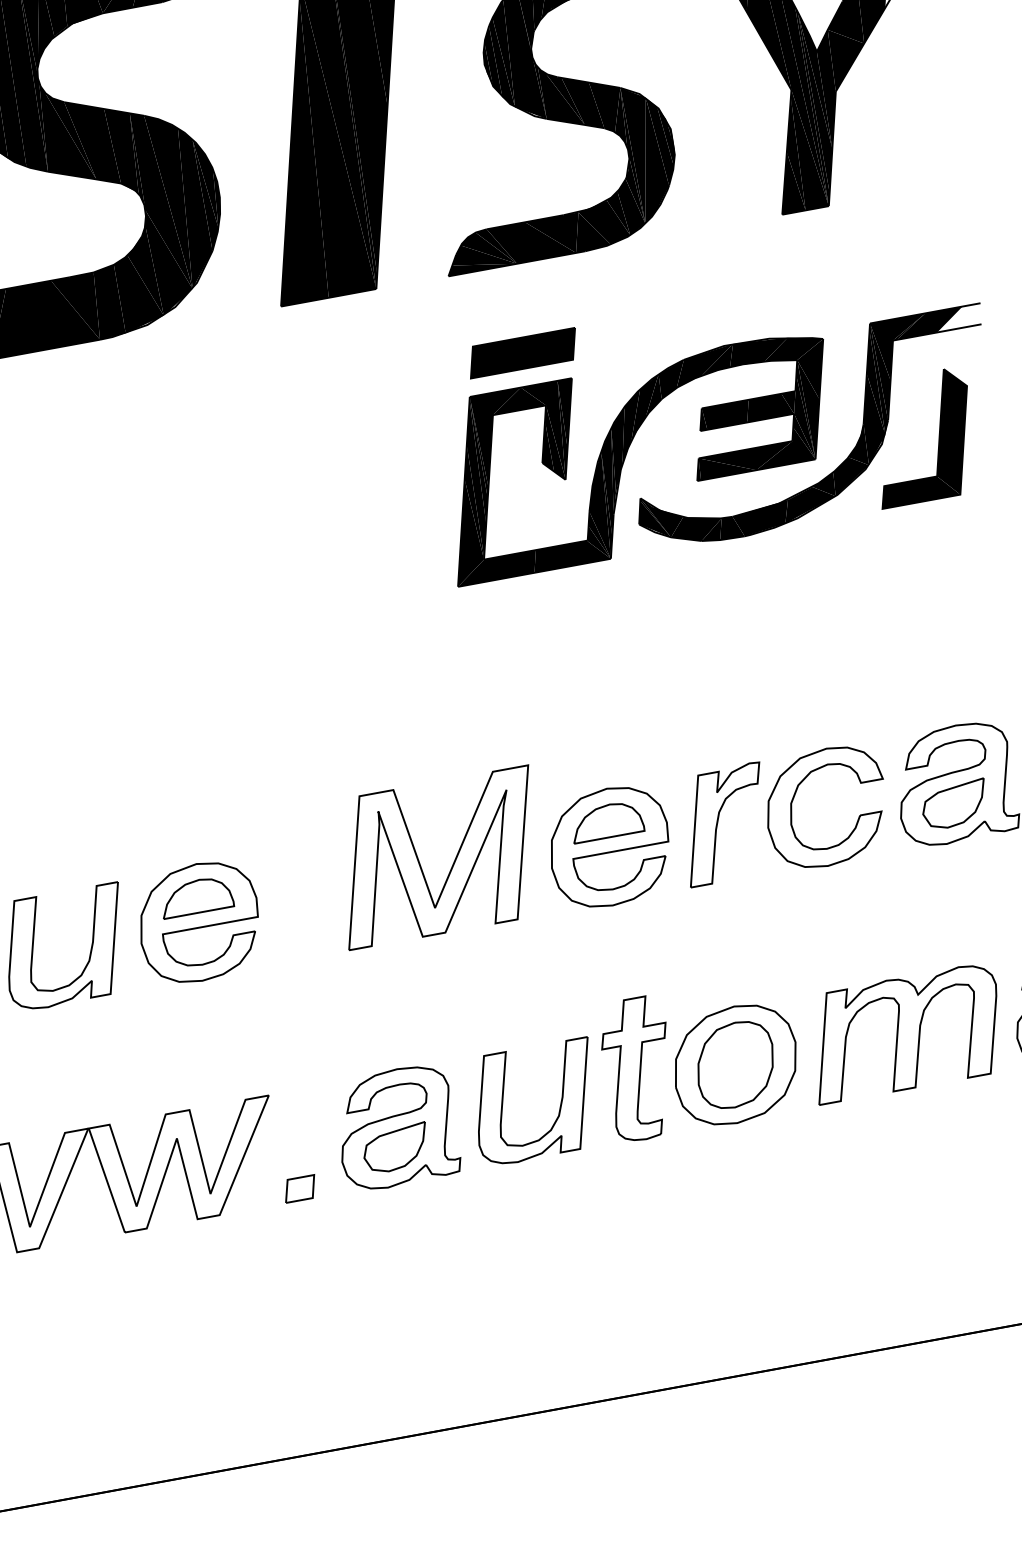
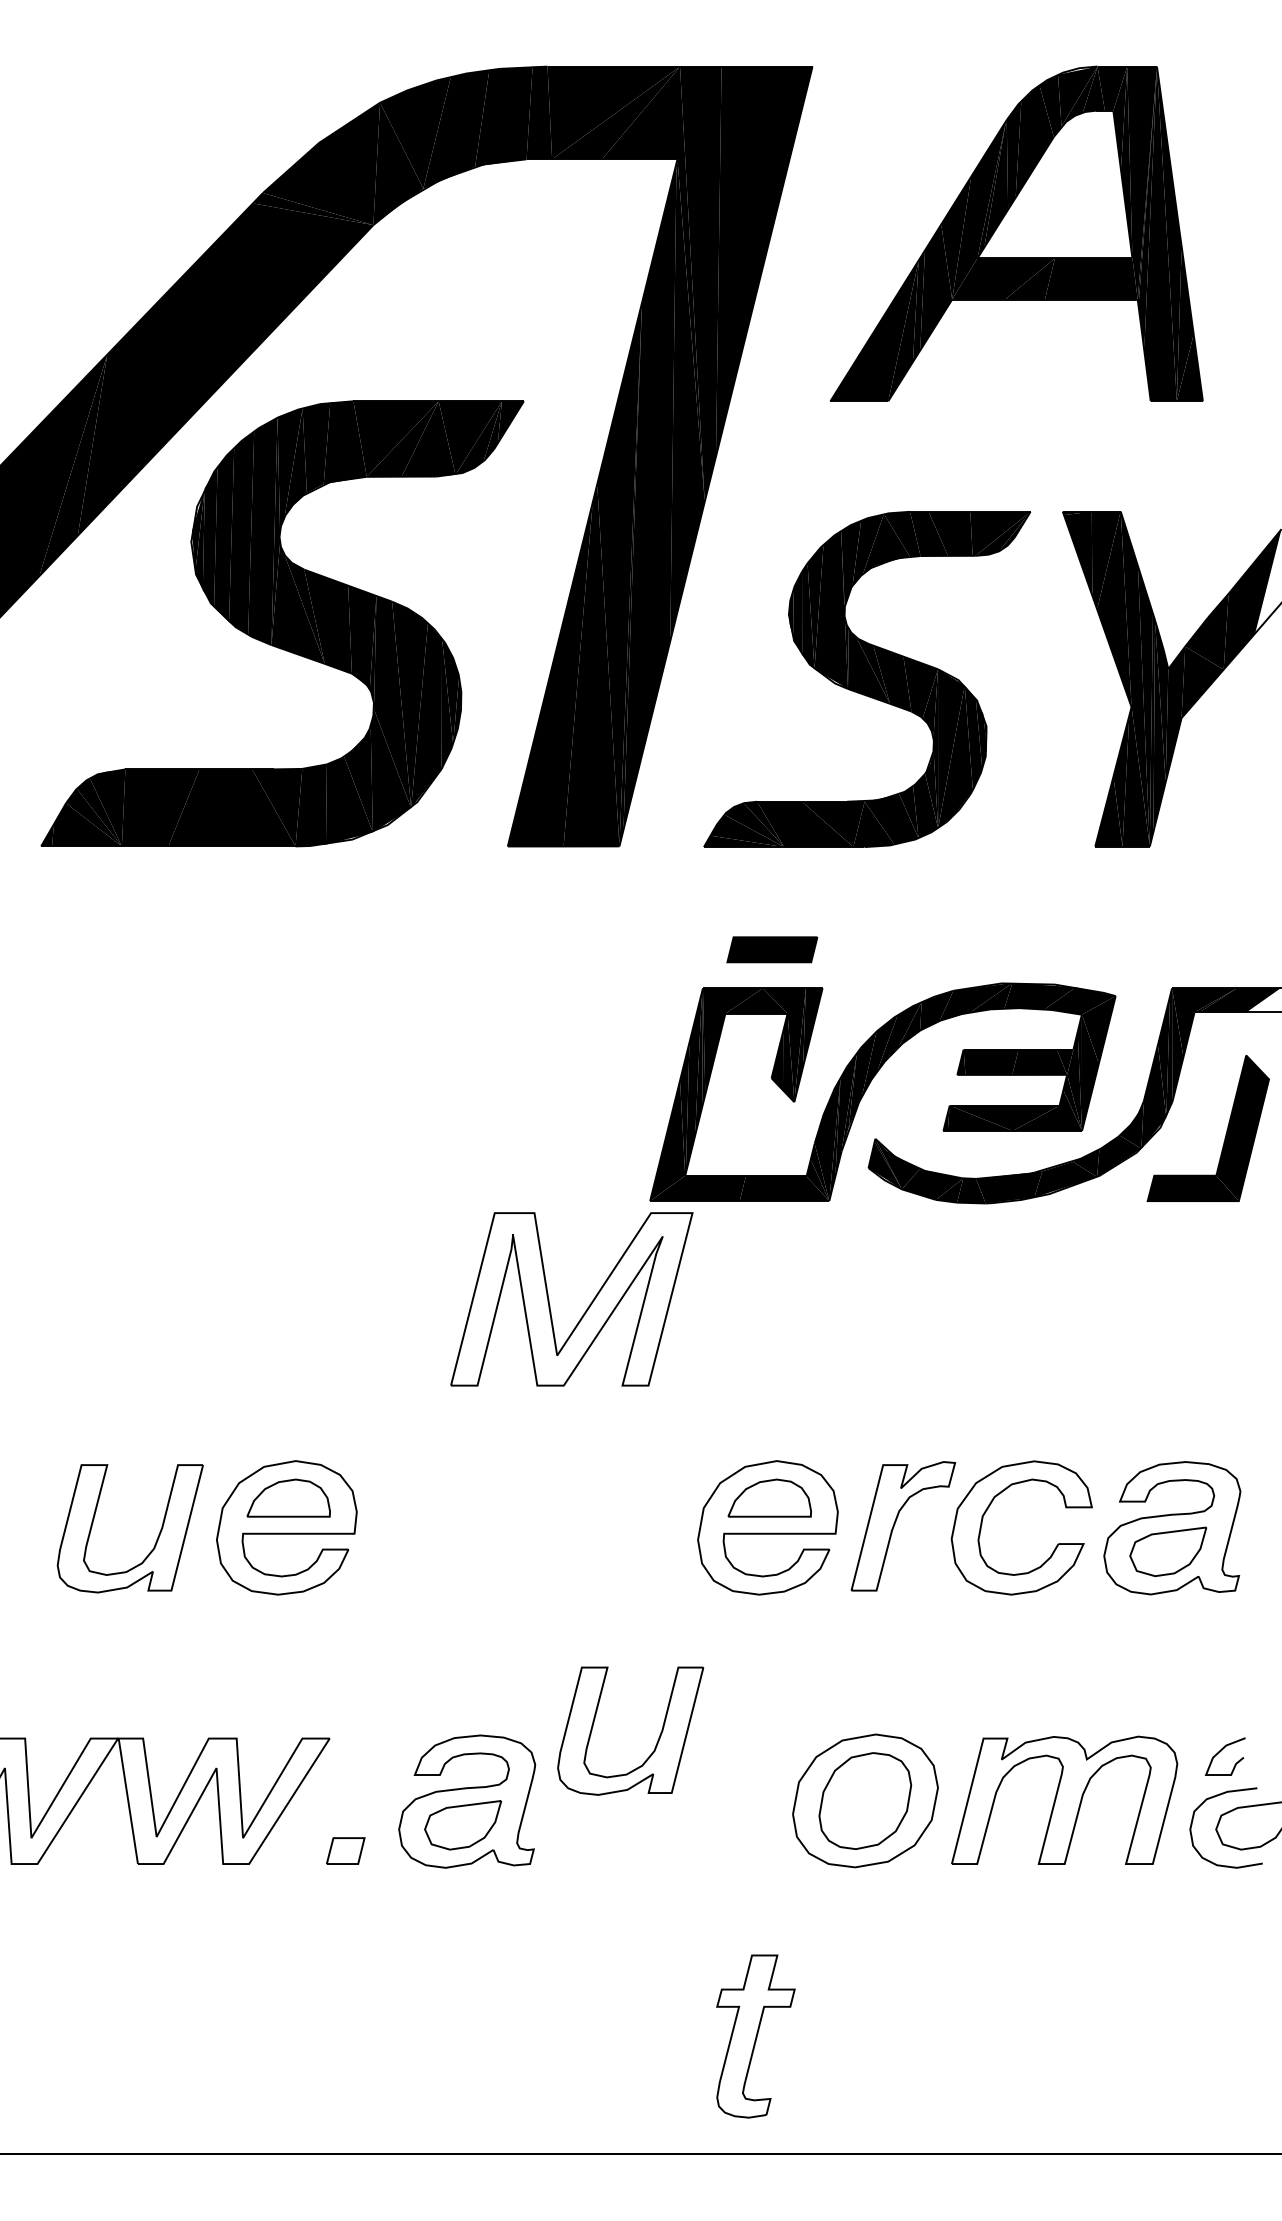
part: (523, 352) -> (772, 949), size x0.7
part: (452, 865) -> (585, 1310), moved
part: (639, 1068) -> (755, 2036), moved
part: (559, 1108) -> (656, 1742), moved

